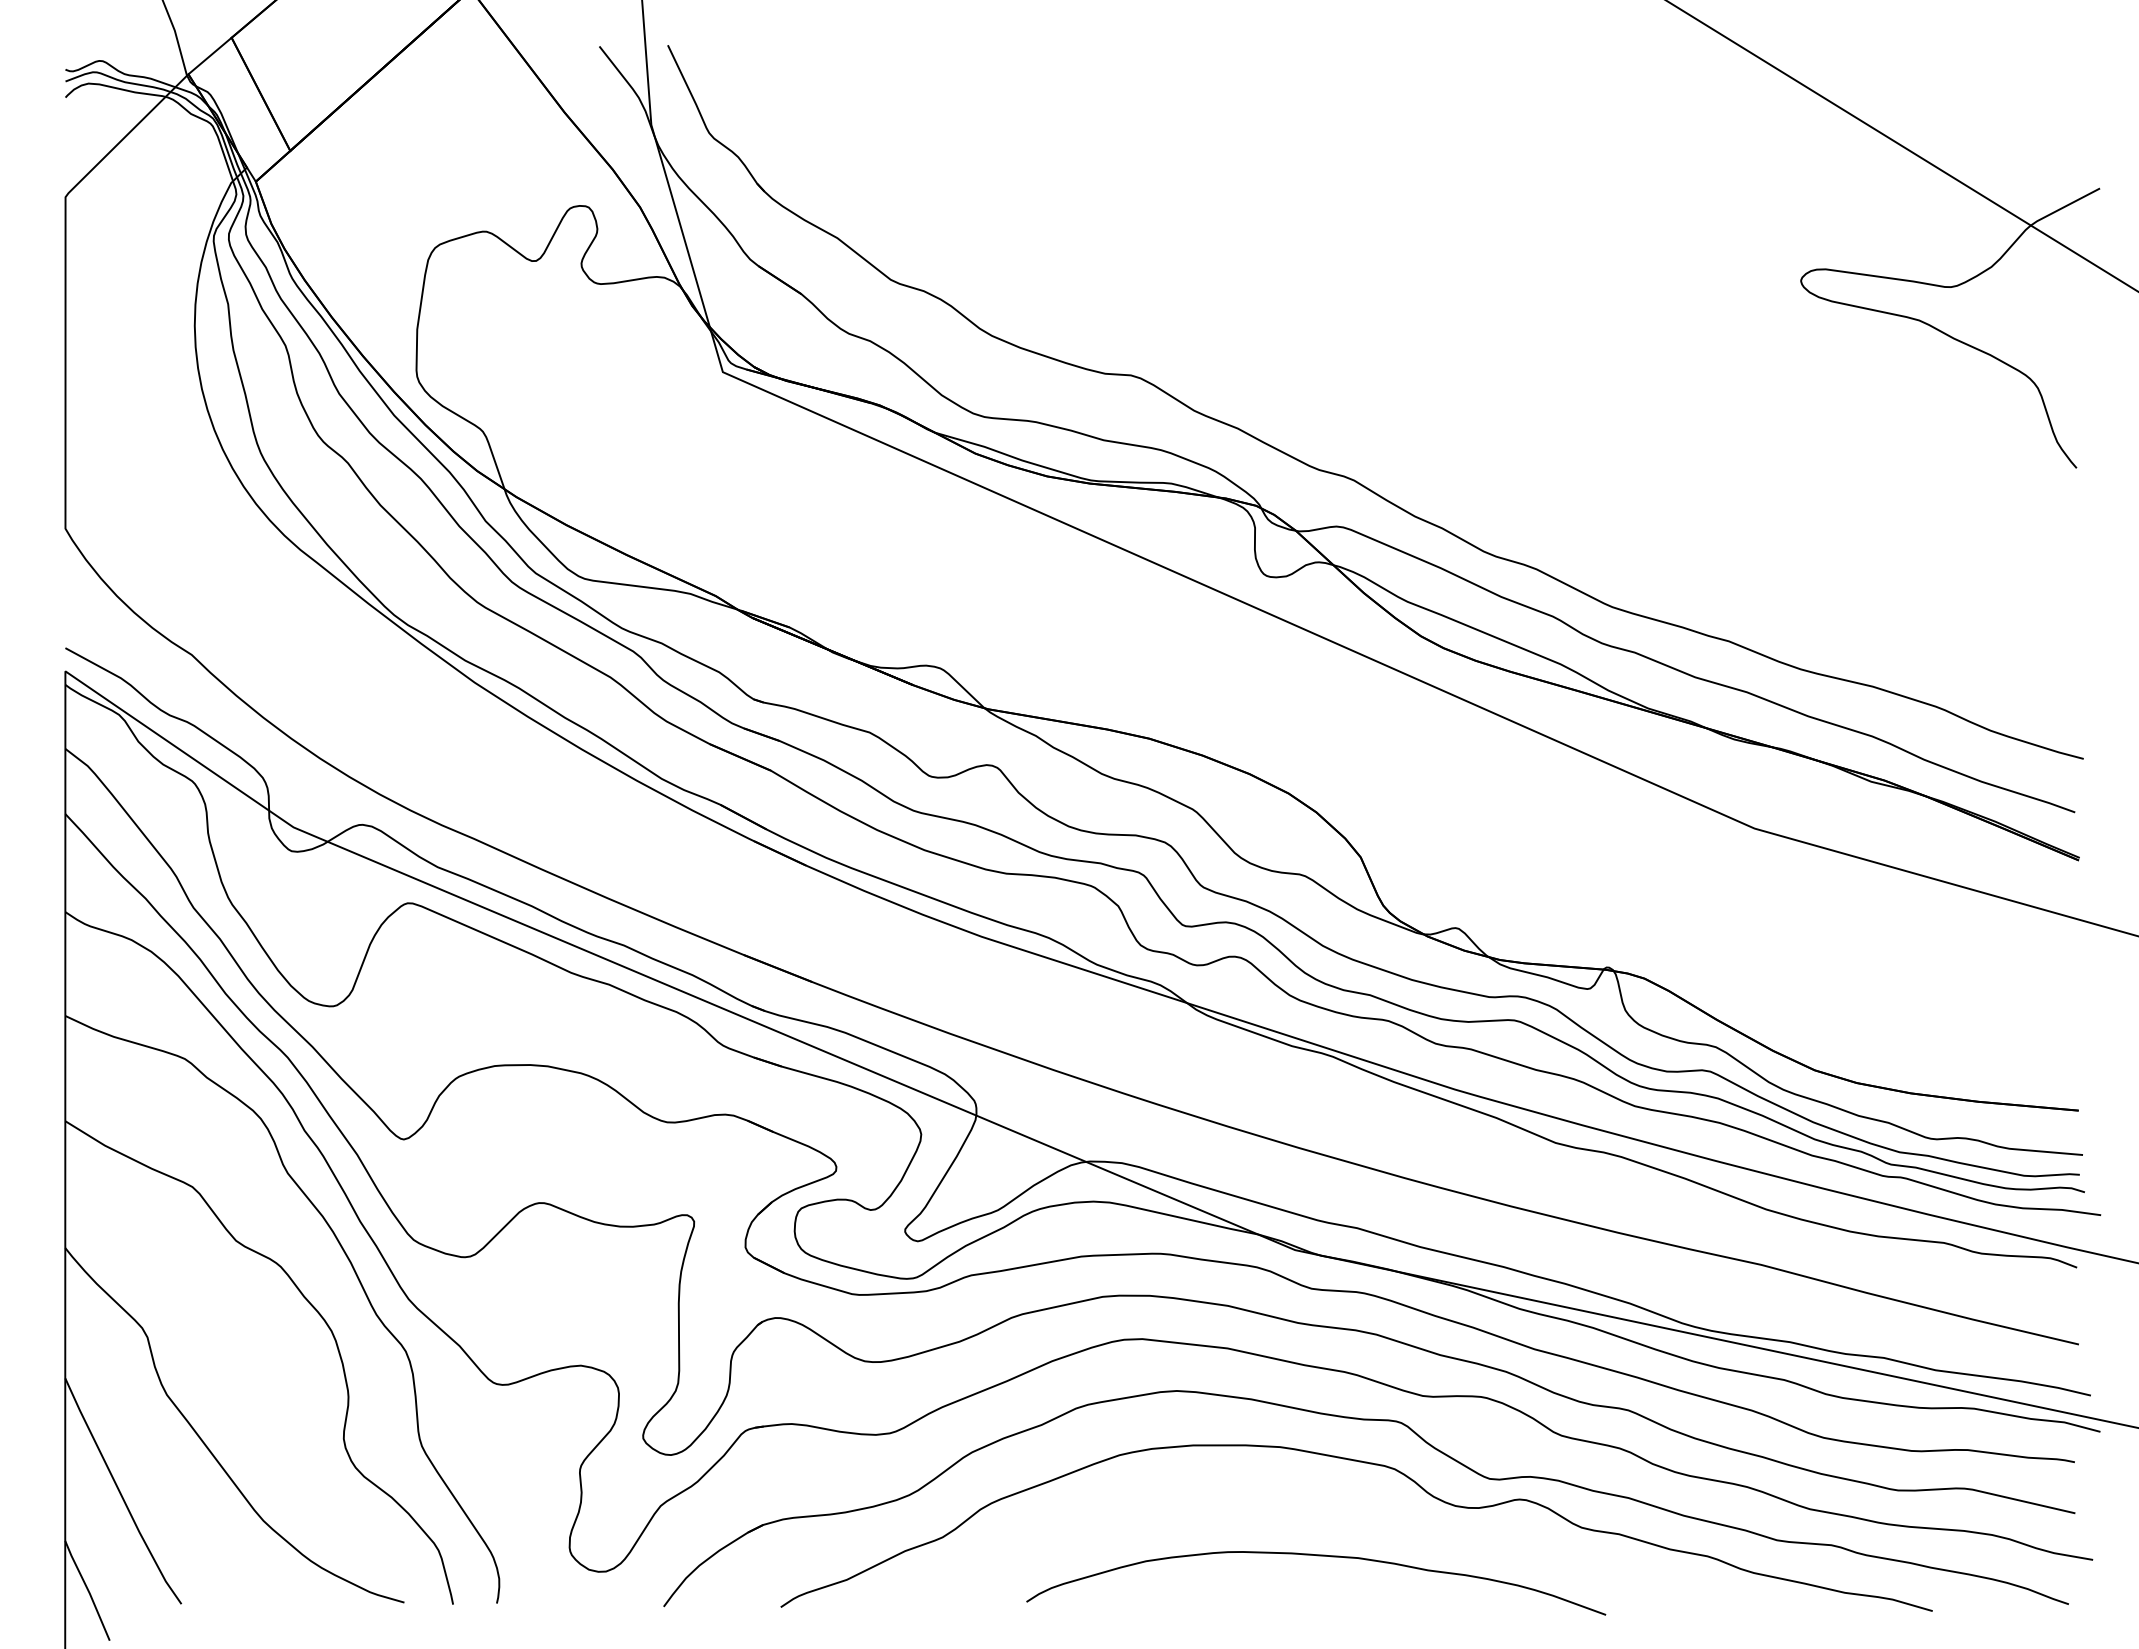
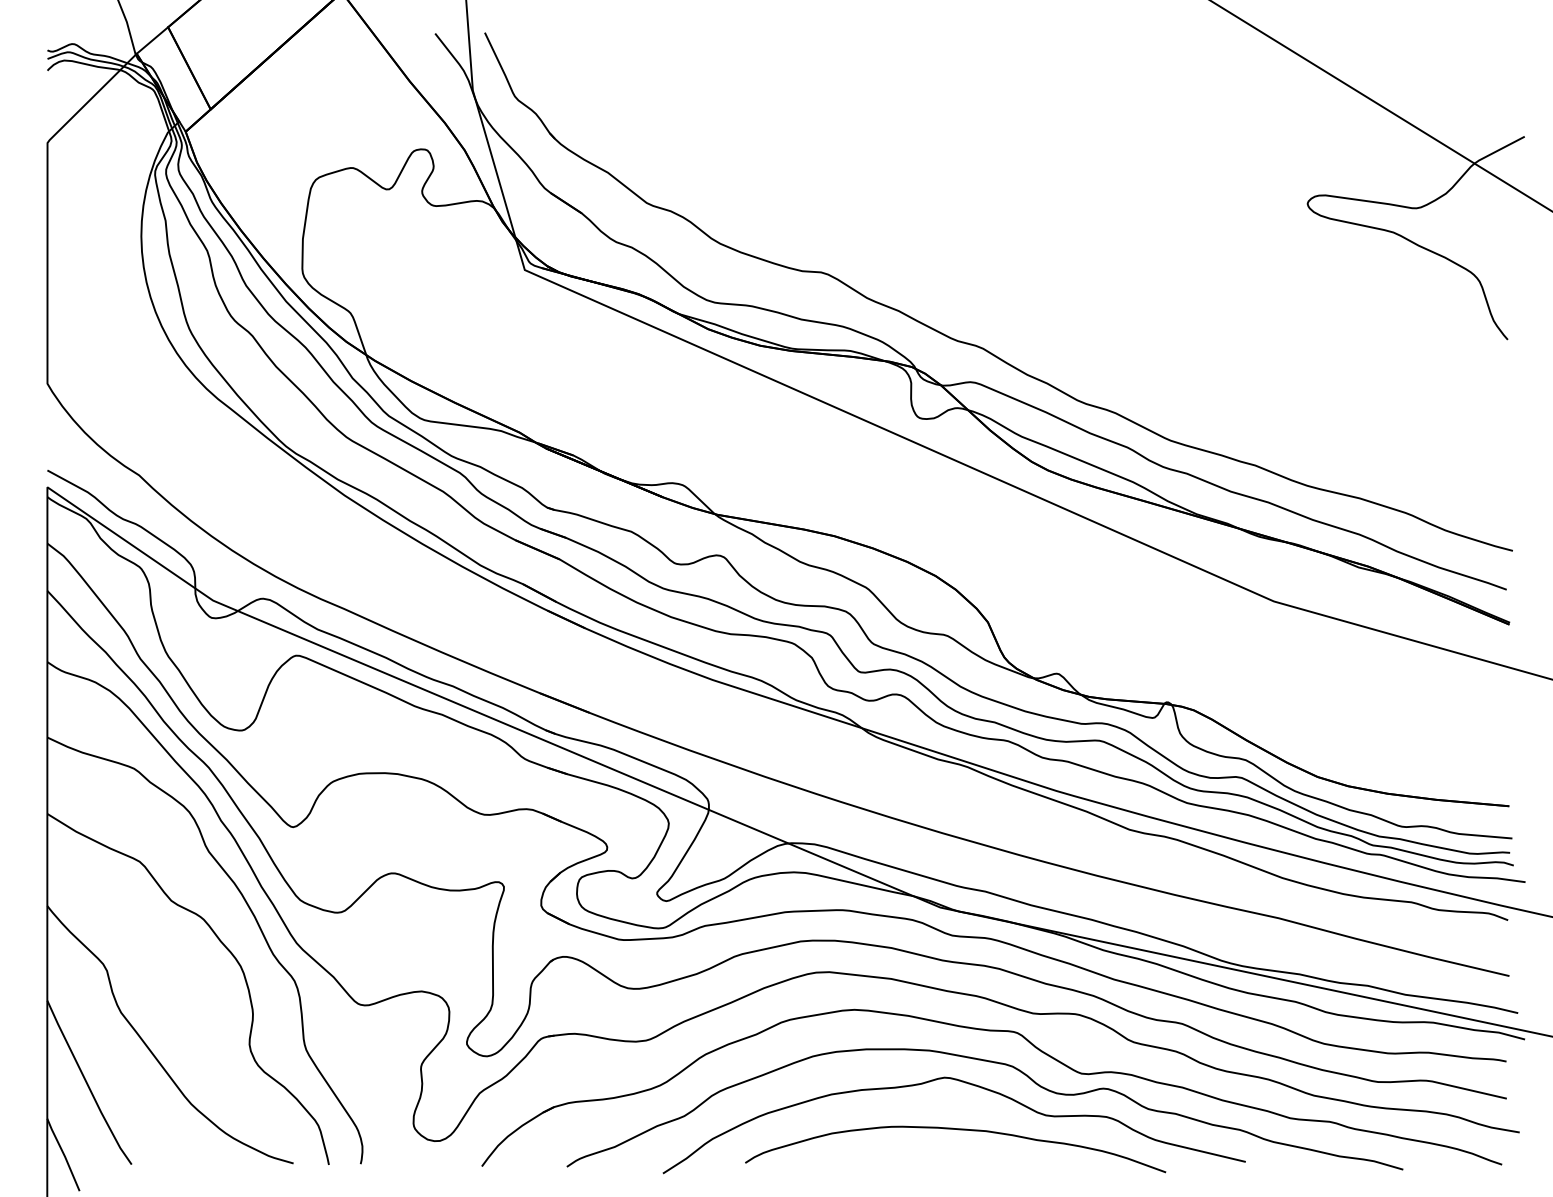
curve: (1327, 1491) -> (963, 1082), added

